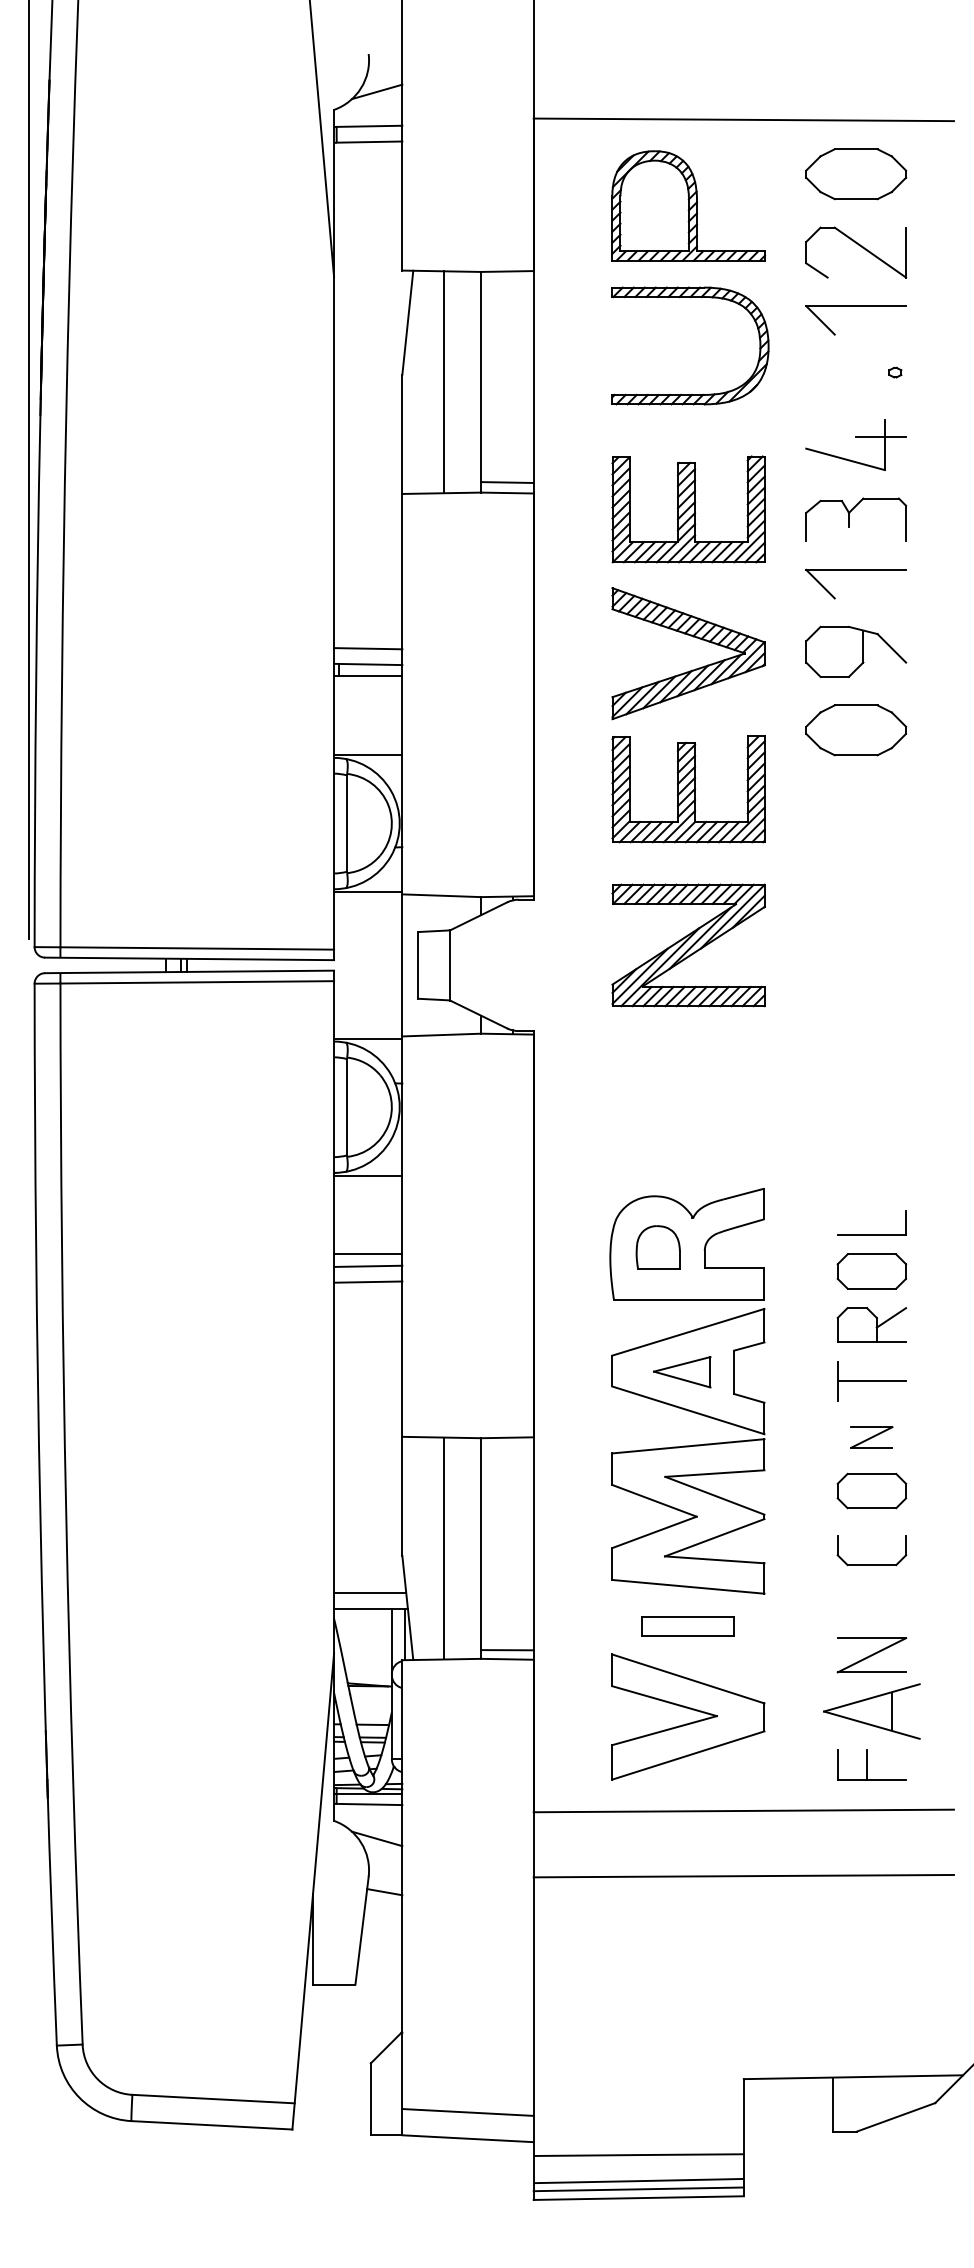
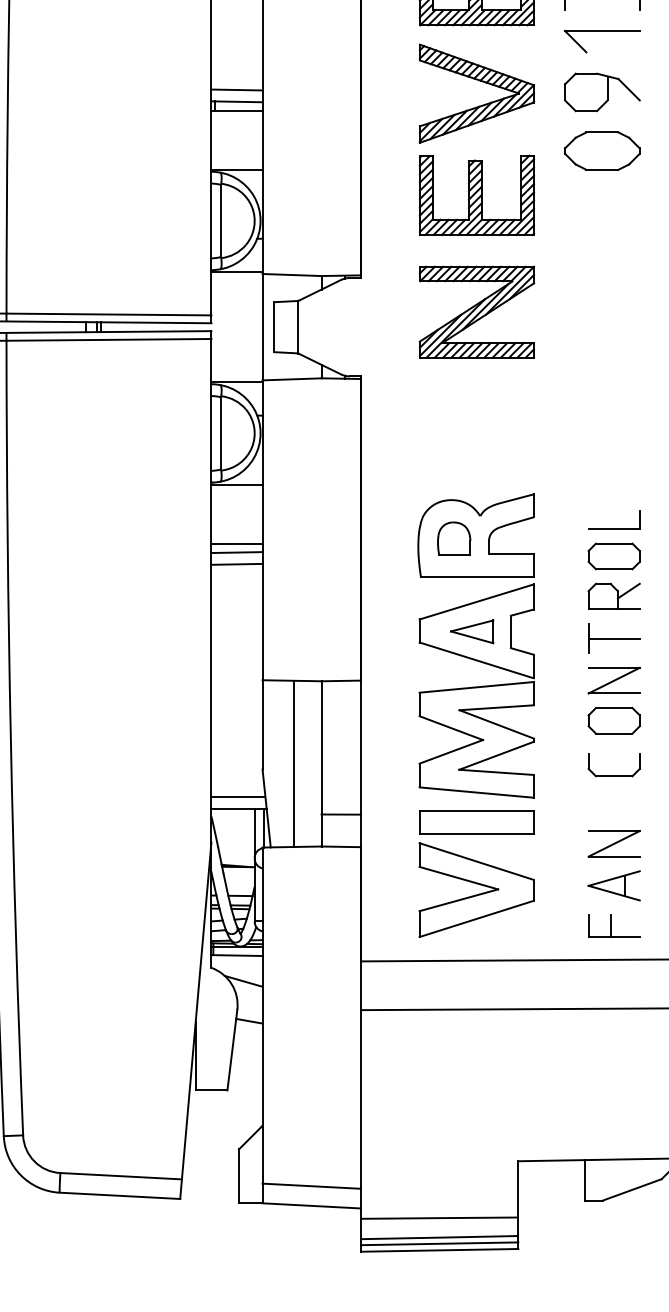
part: (871, 1437) -> (613, 680), size x1.67
part: (687, 1626) -> (476, 822), size x1.67
line: (507, 1650) -> (341, 814), moved
part: (871, 1710) -> (613, 885), size x0.71

